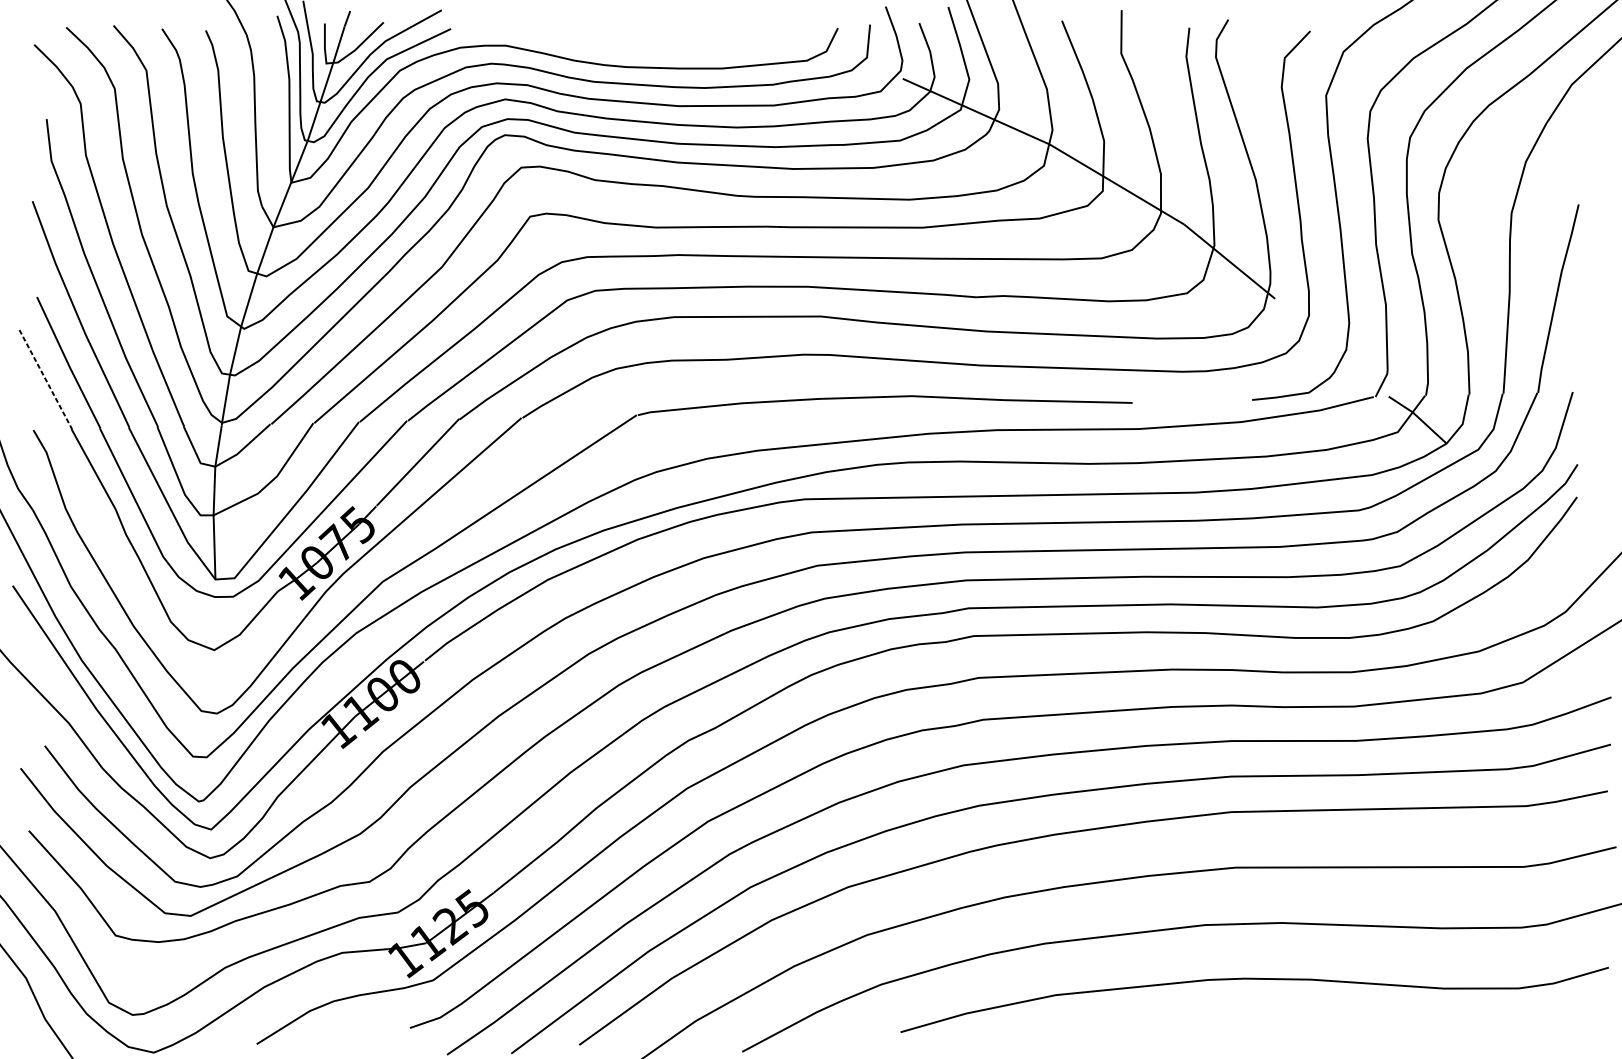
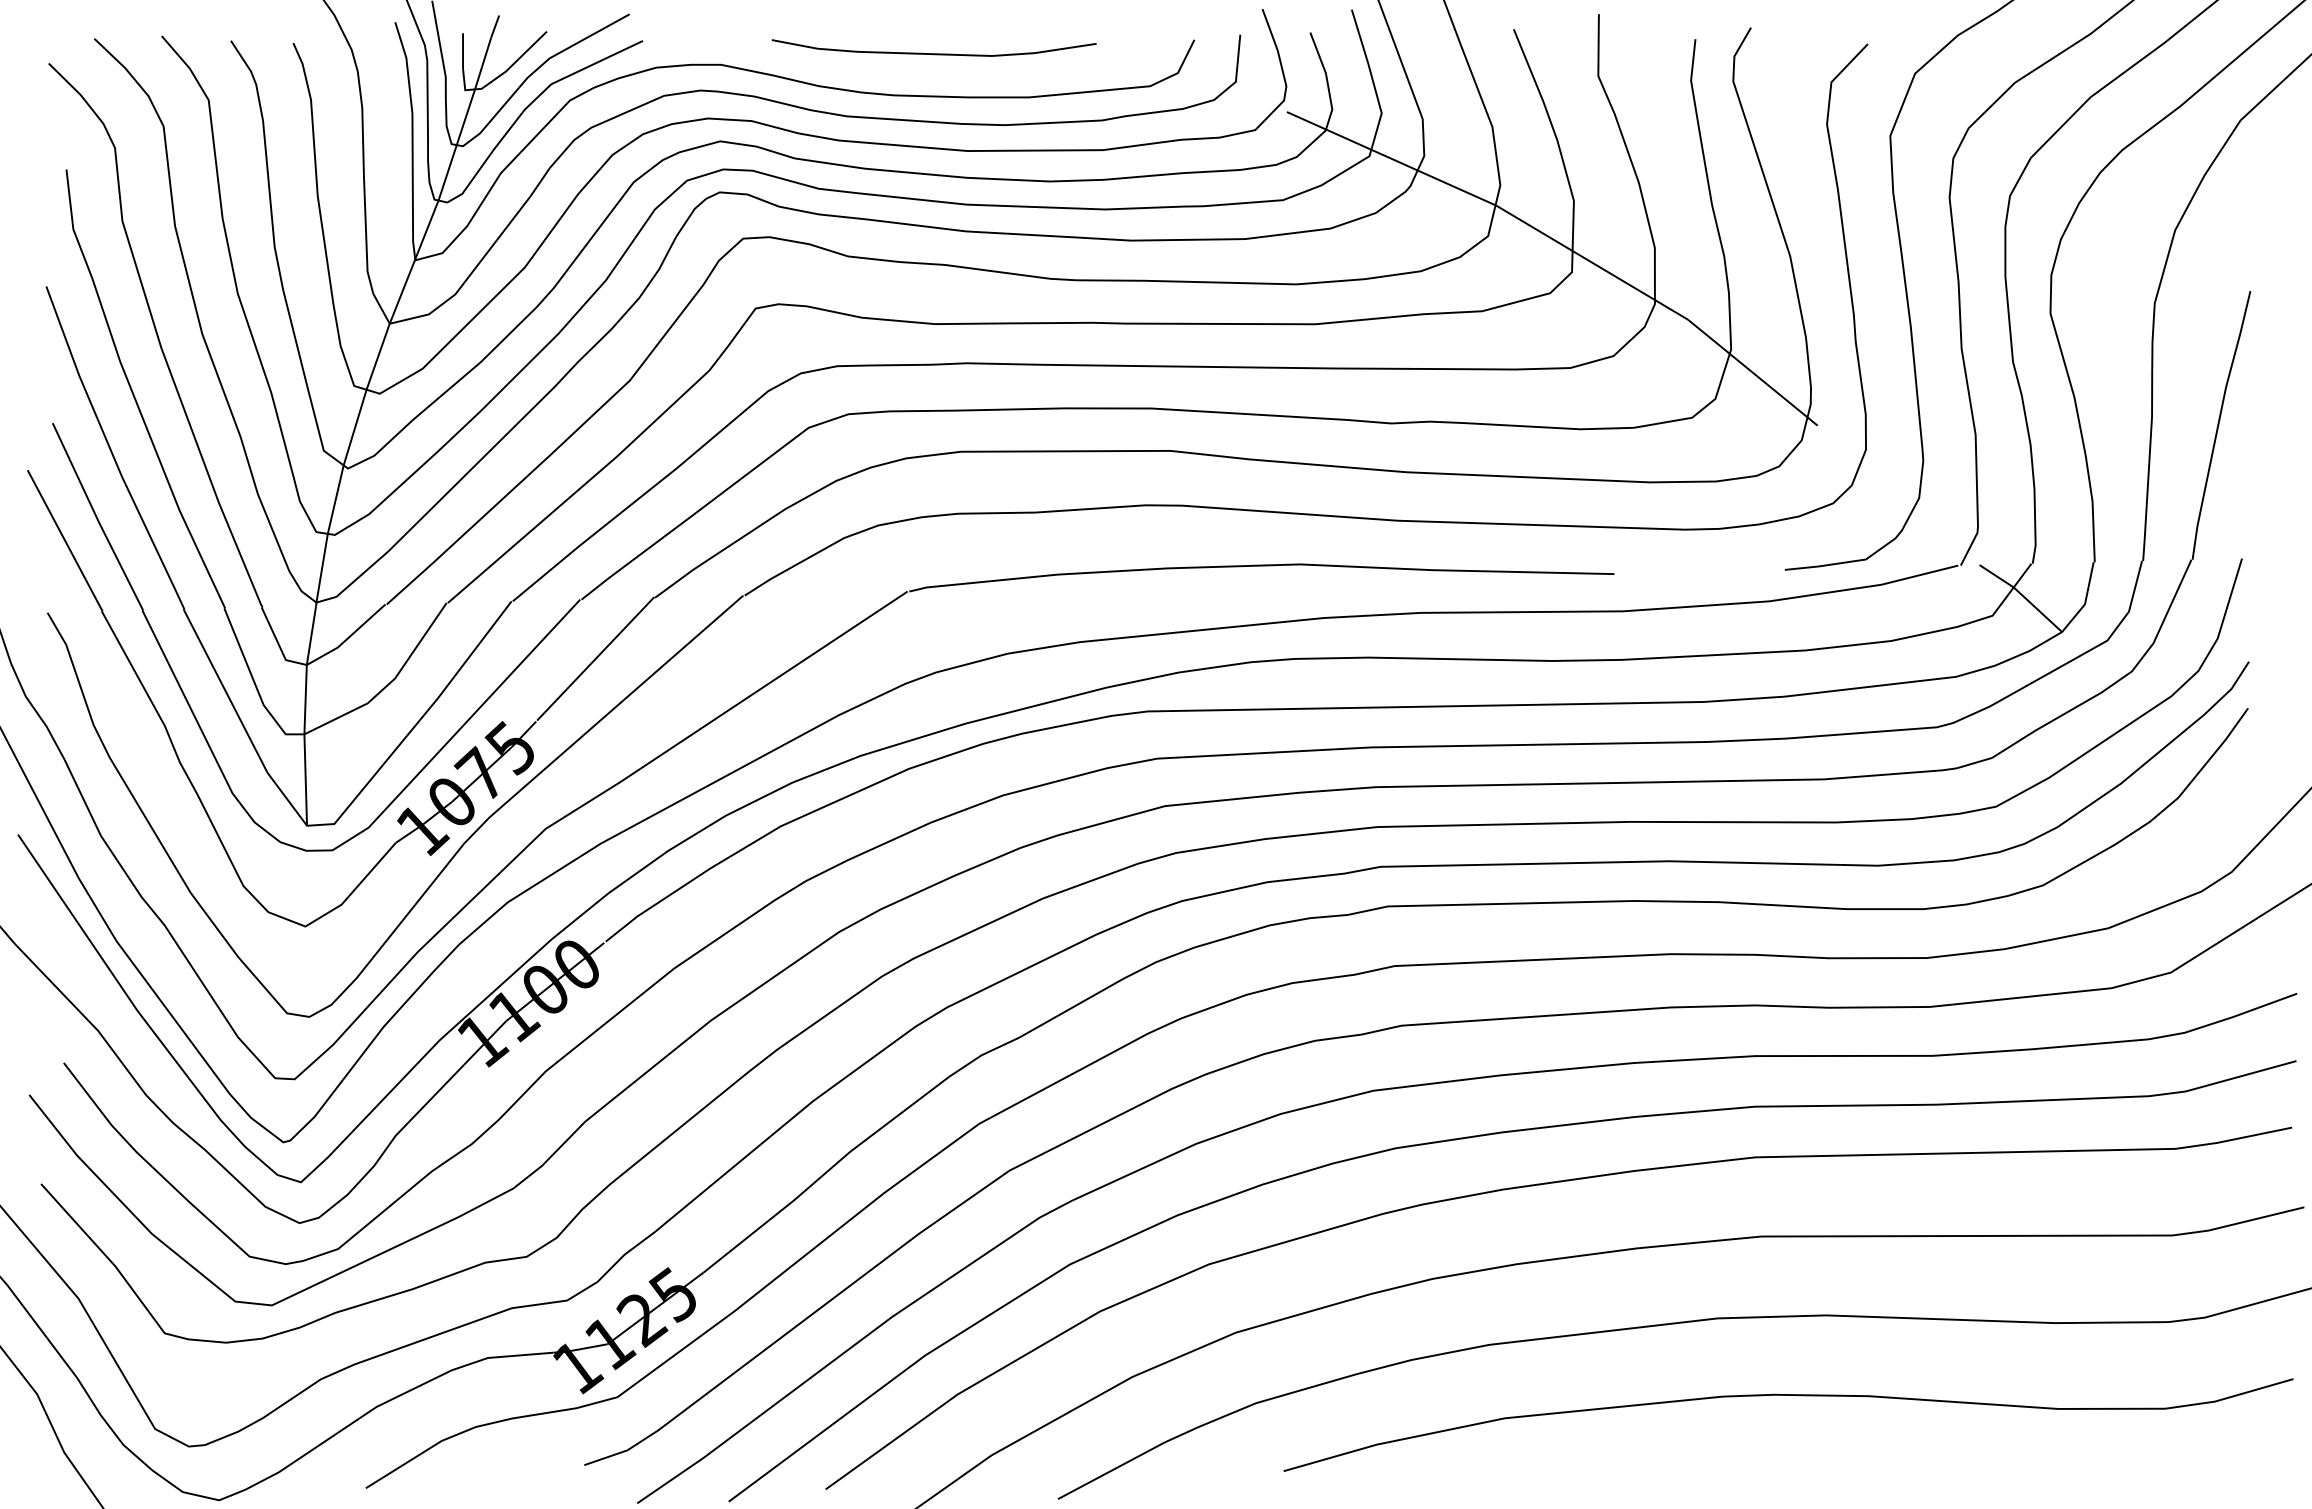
curve: (654, 37) -> (933, 53), added
line: (46, 379) -> (65, 540), dashed -> solid

